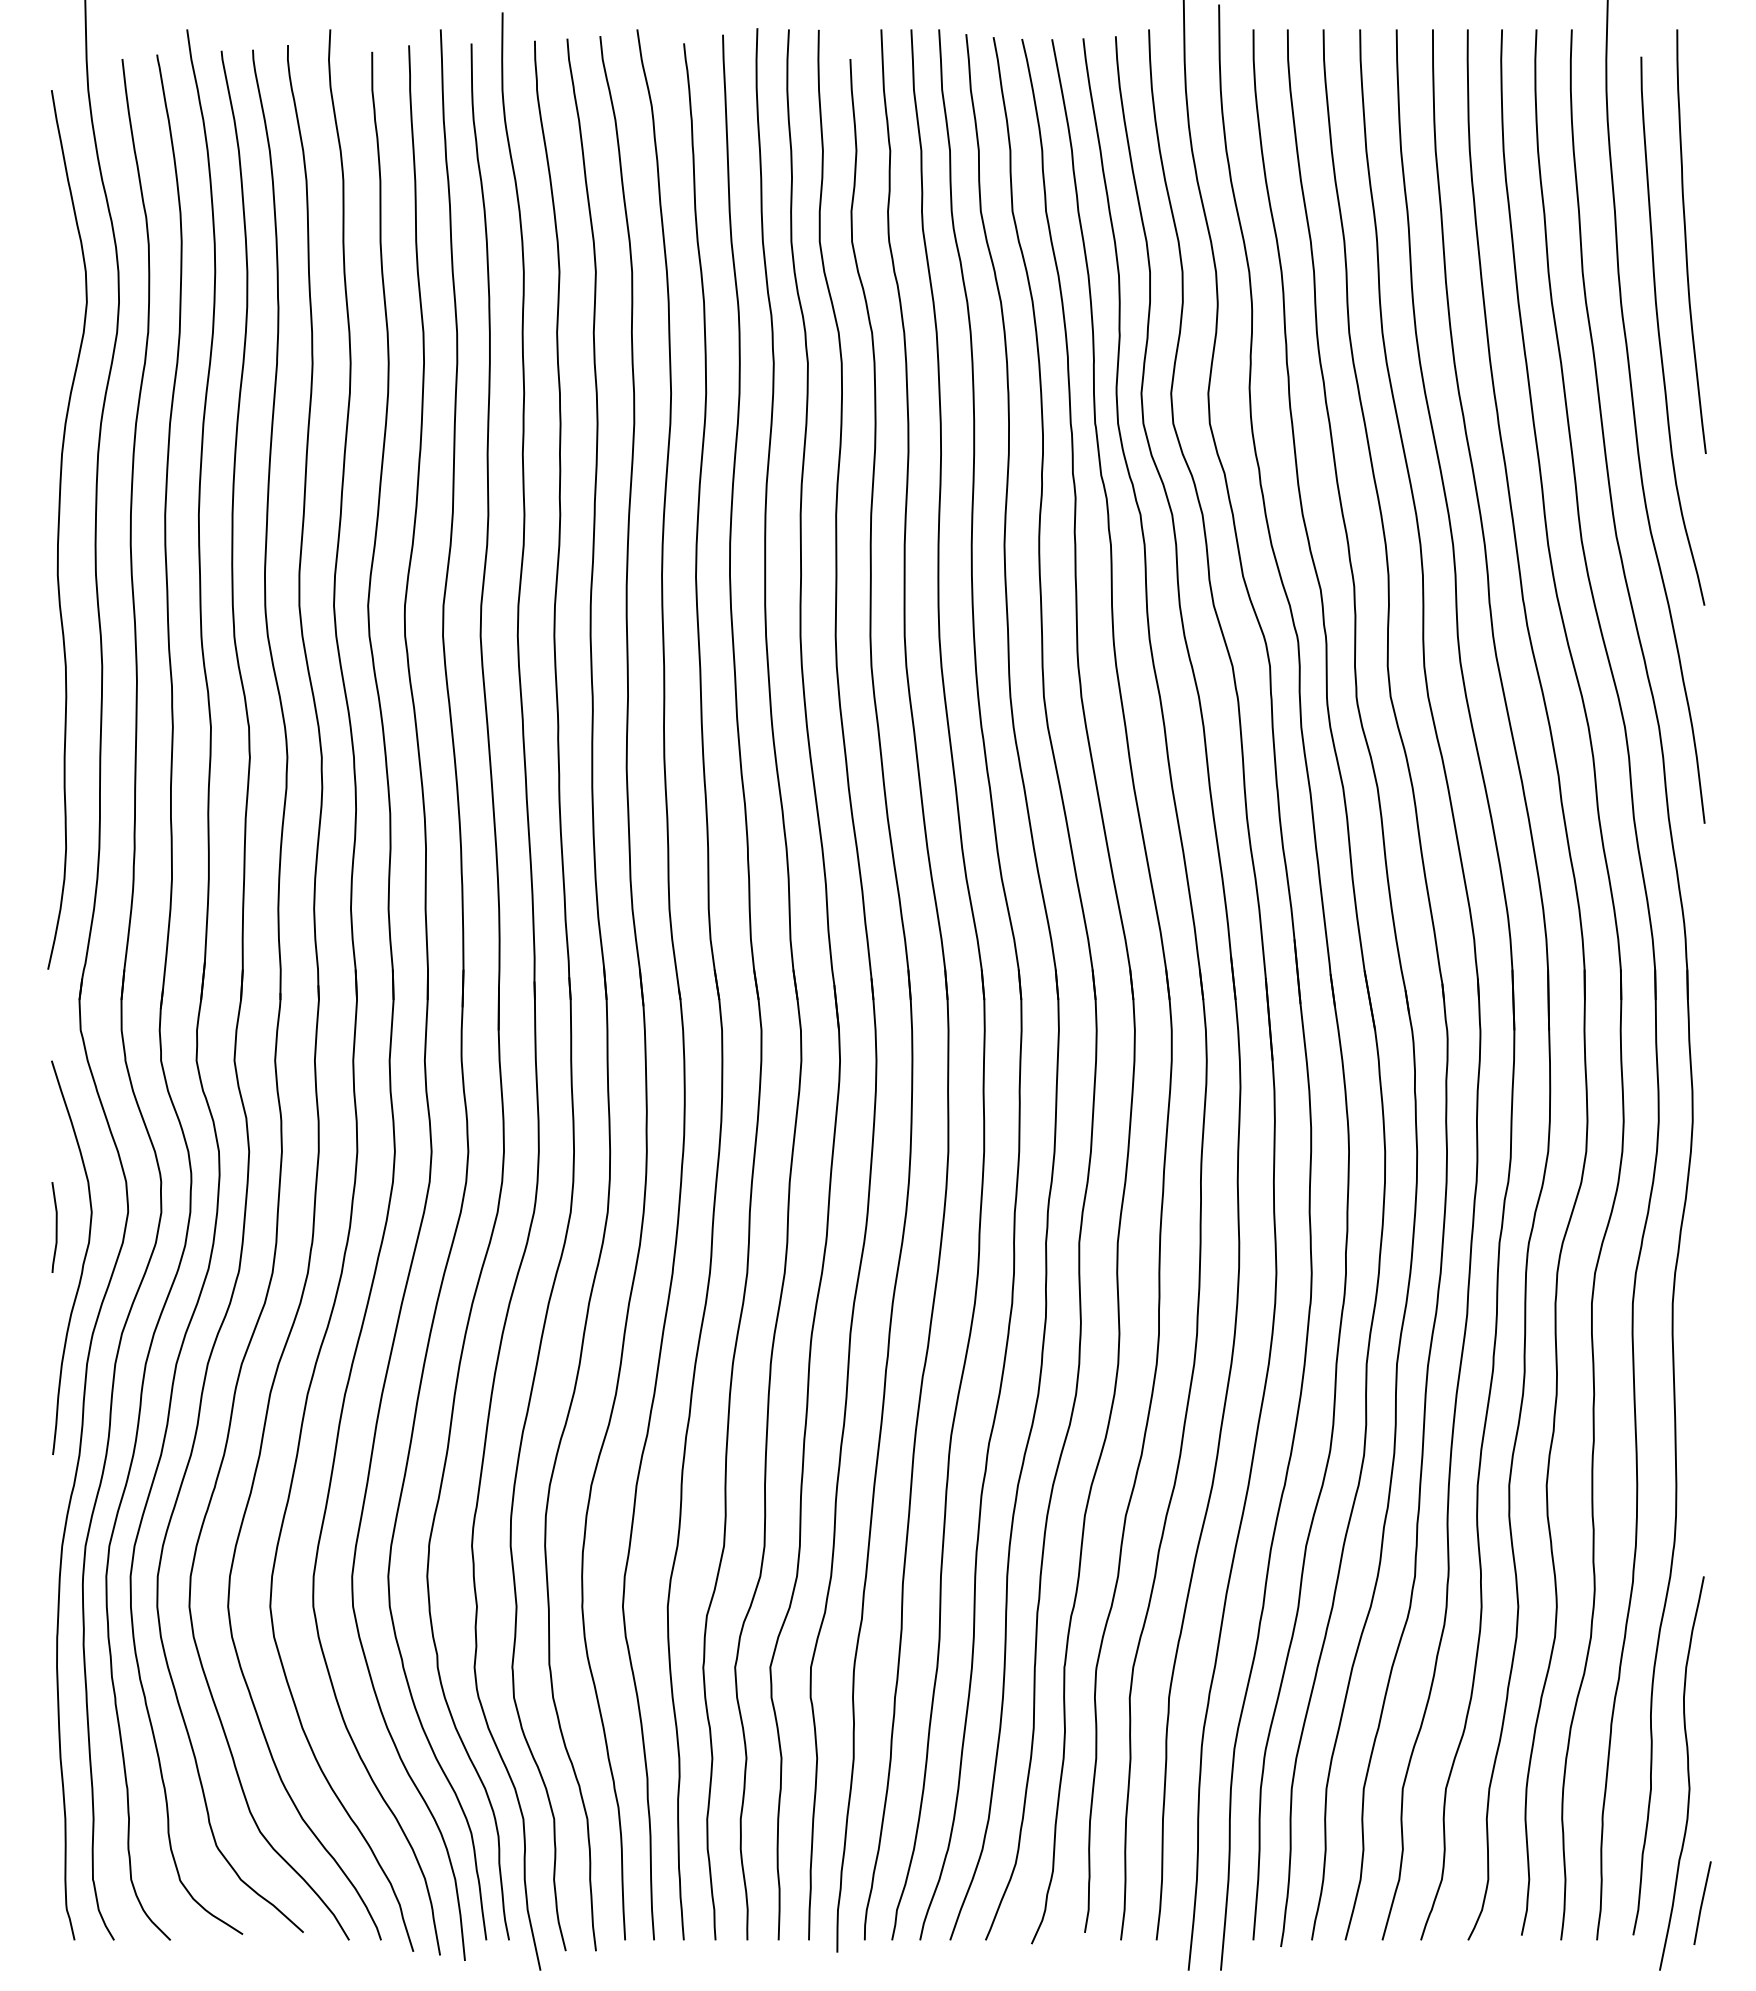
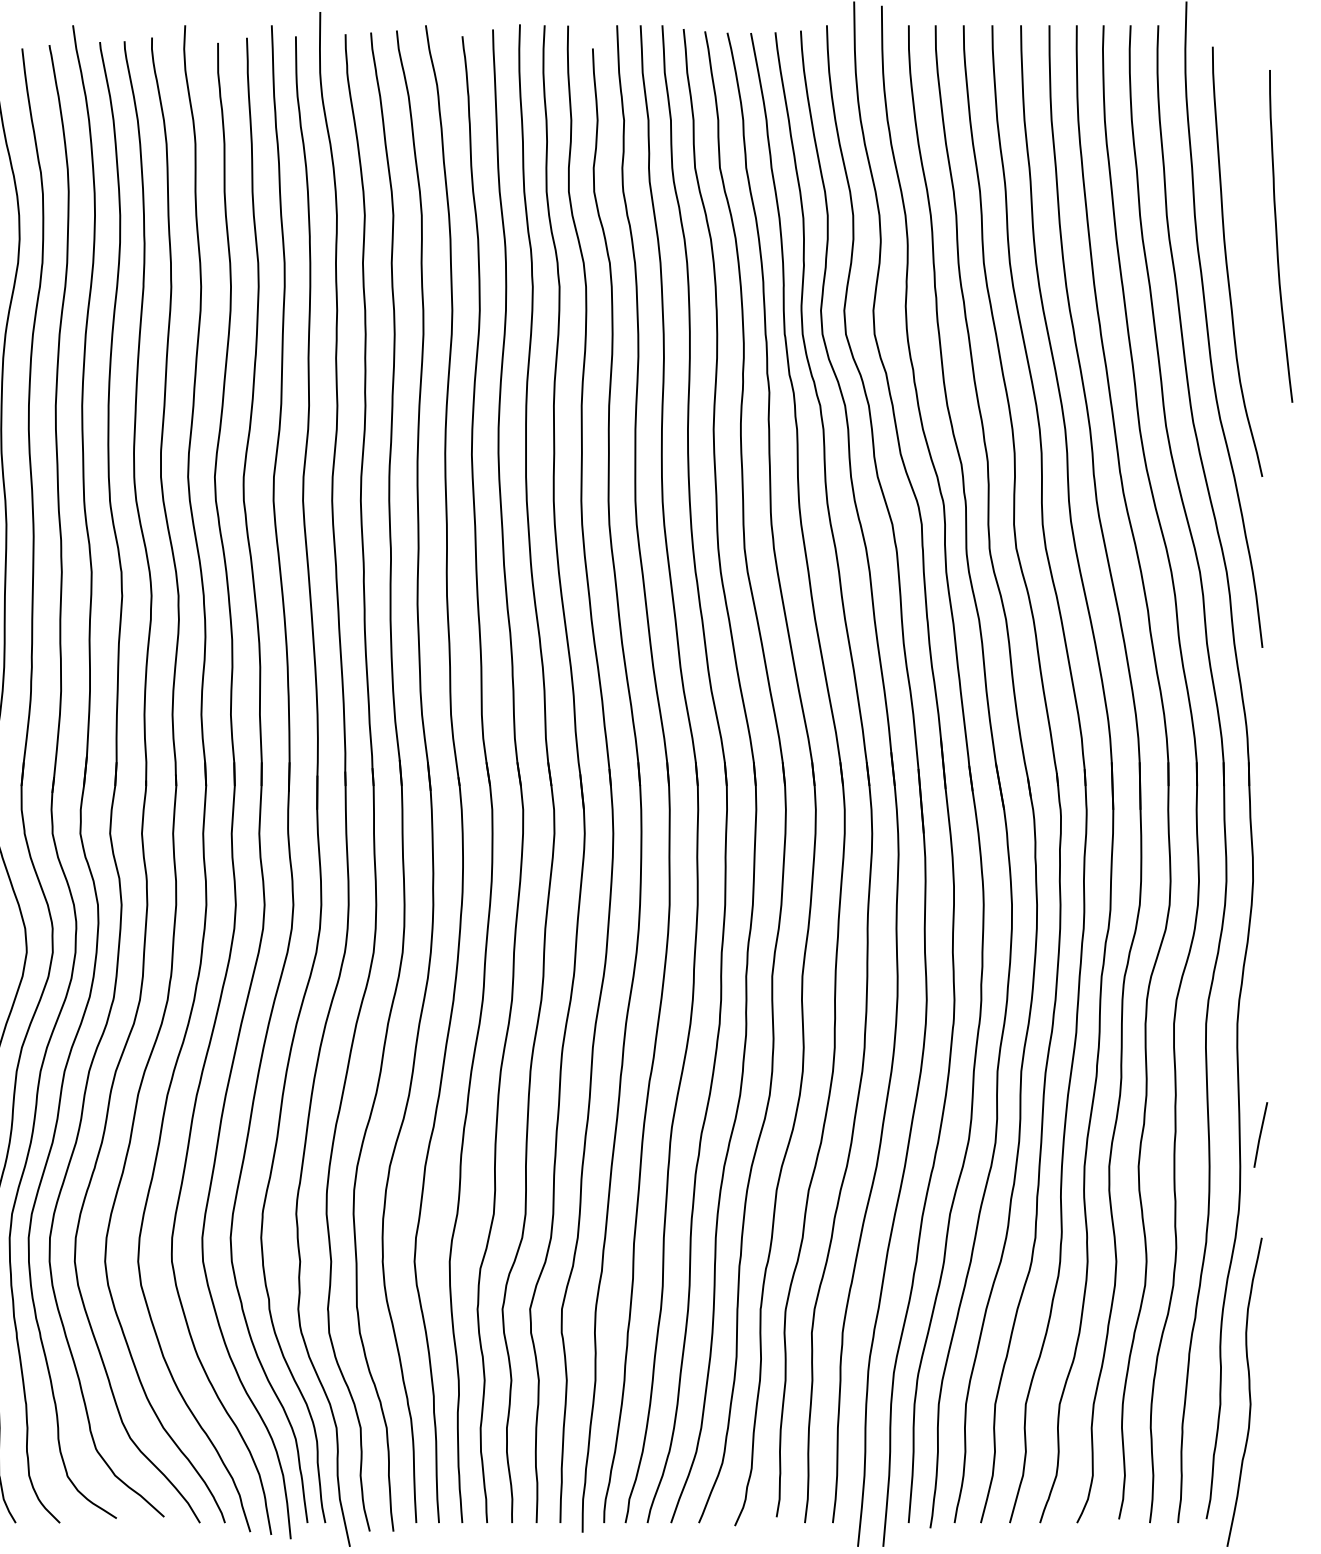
curve: (1686, 241) -> (1277, 236), moved
line: (1702, 1902) -> (1260, 1134), moved

